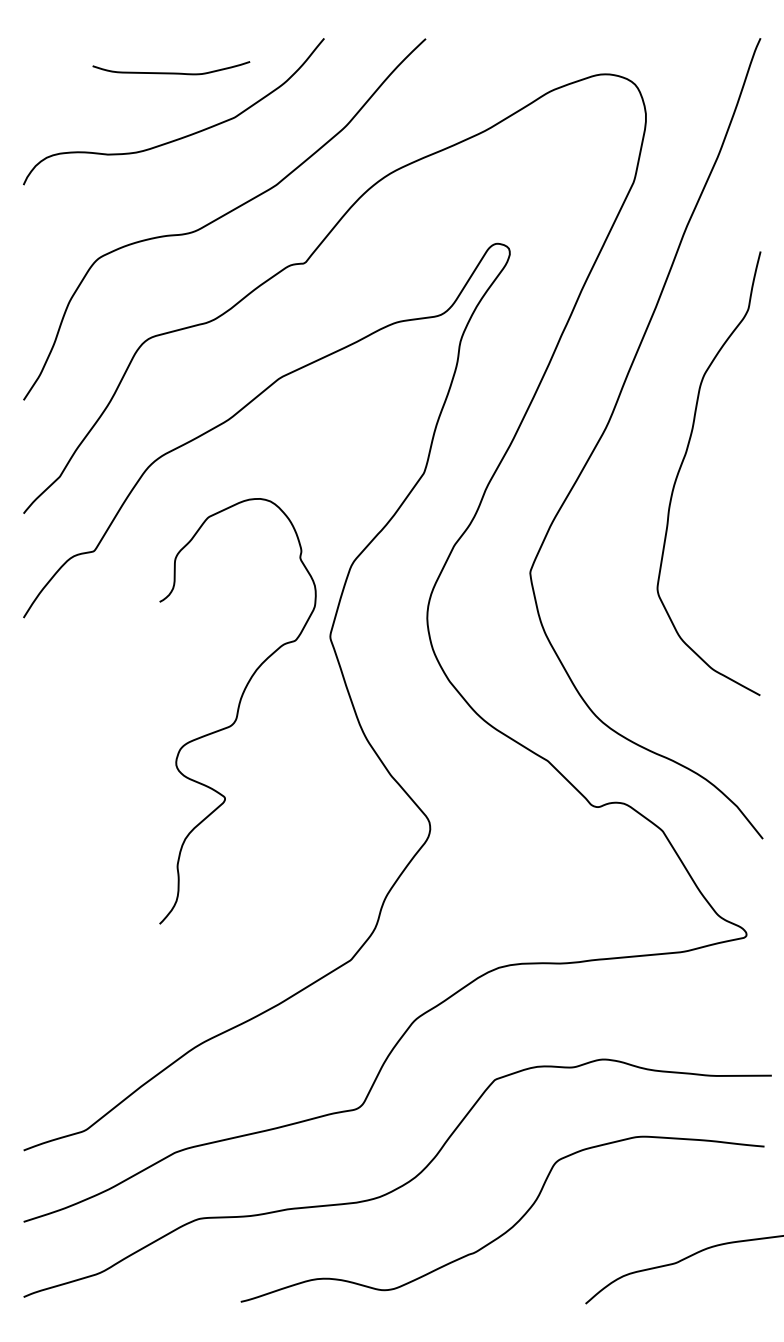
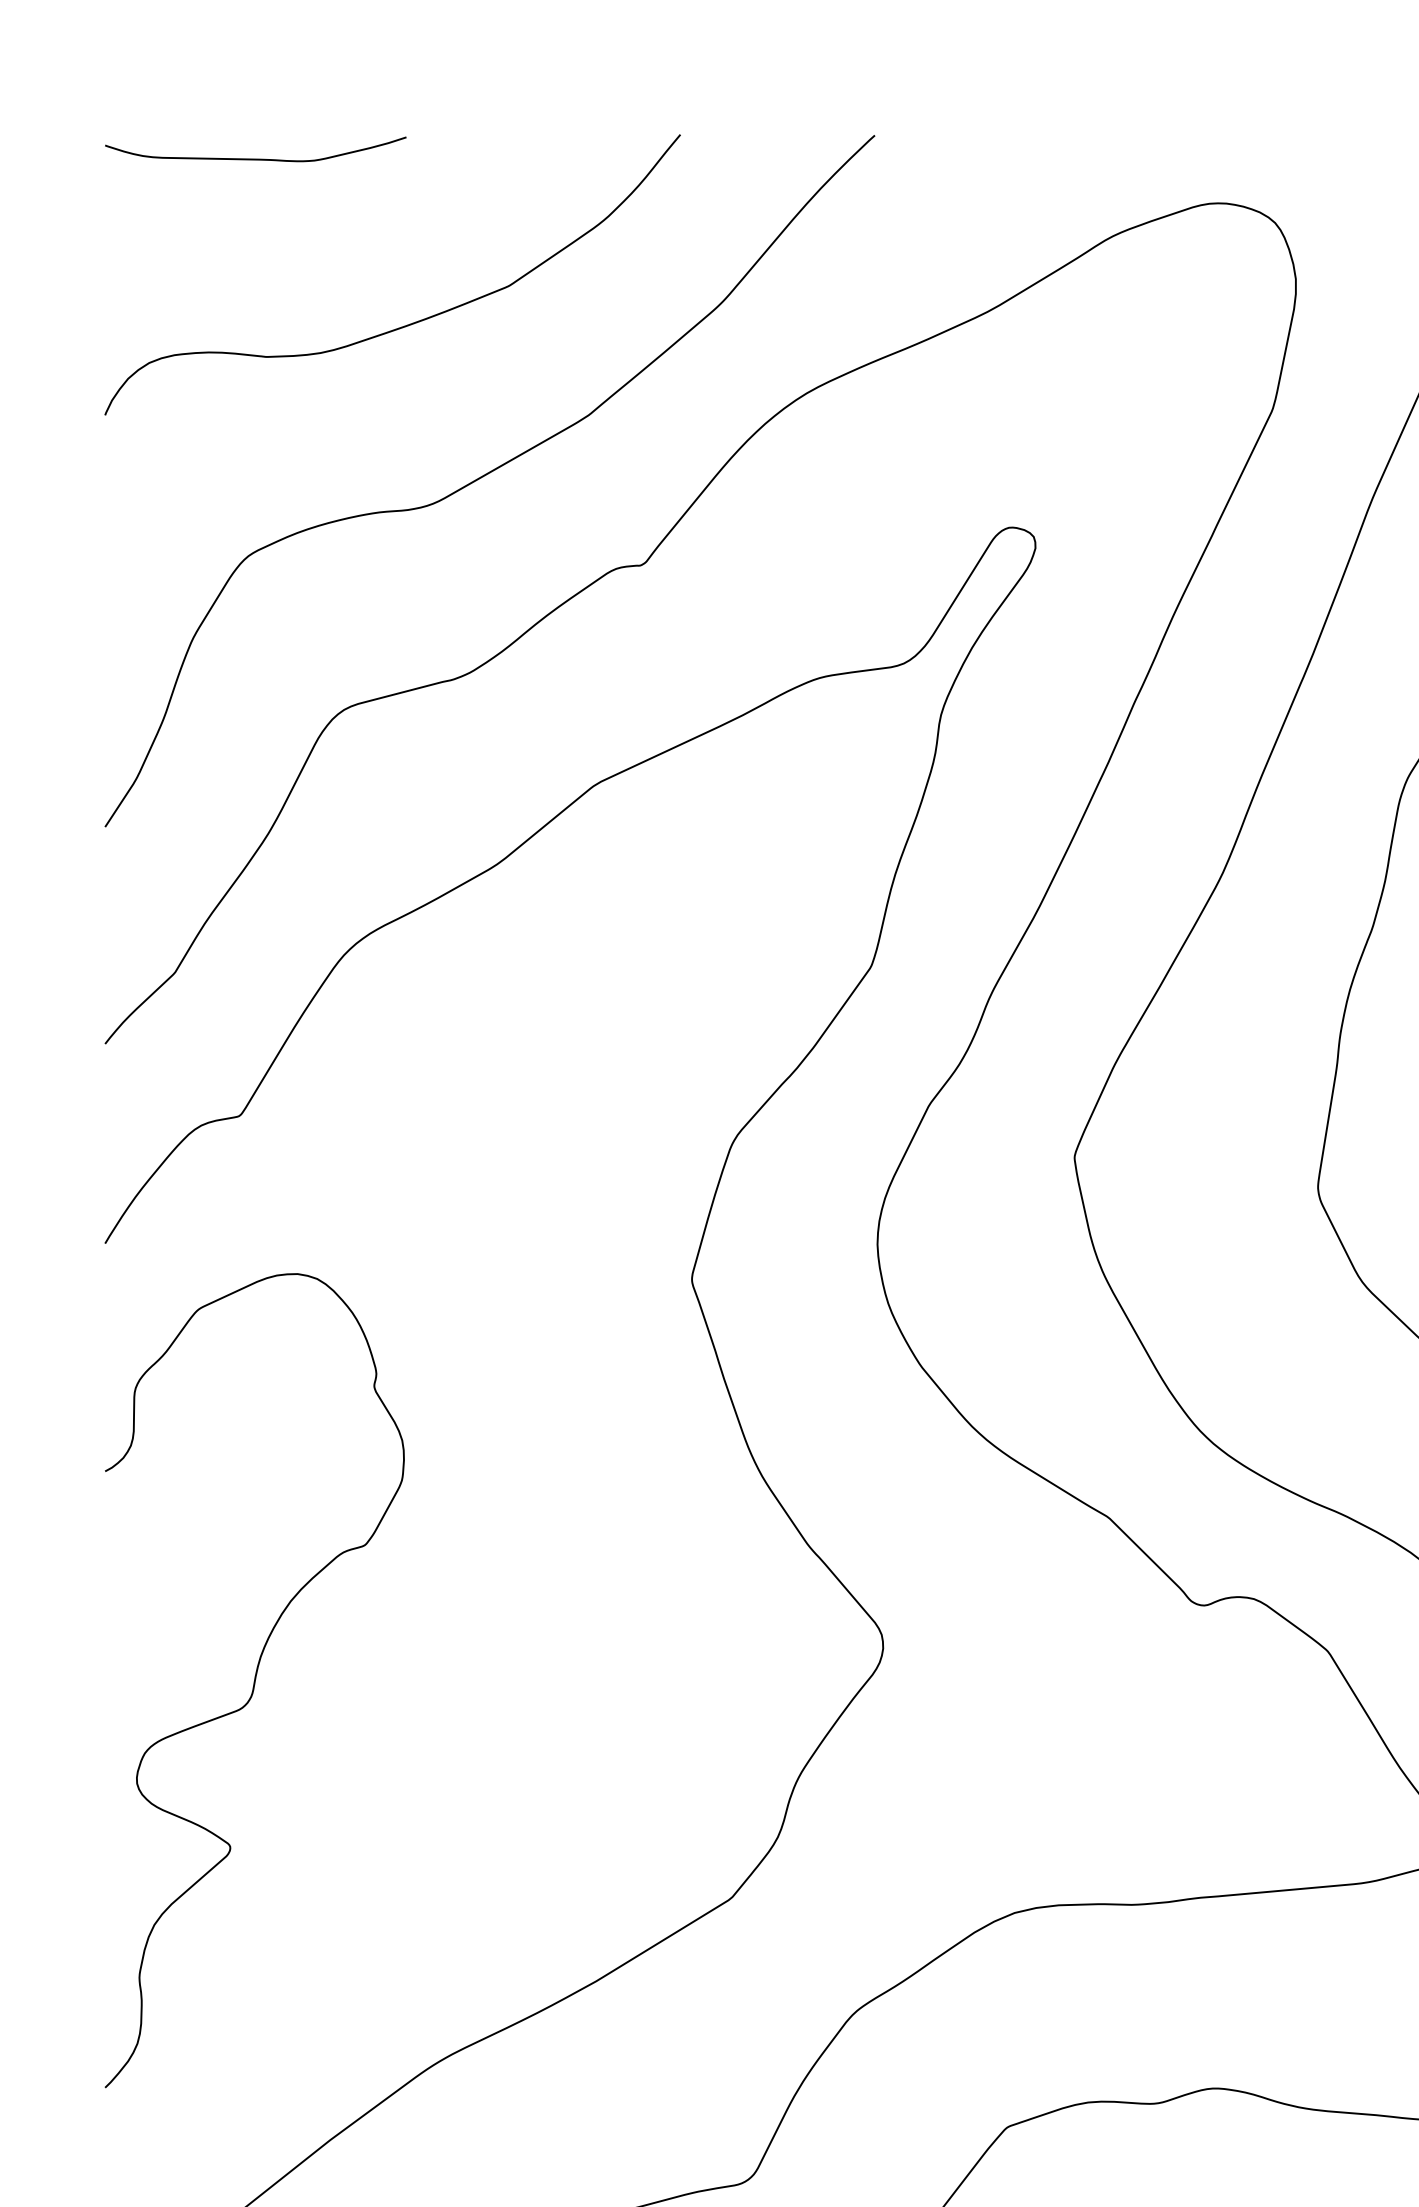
curve: (171, 72) -> (256, 157), moved
curve: (237, 711) -> (254, 1680), moved

